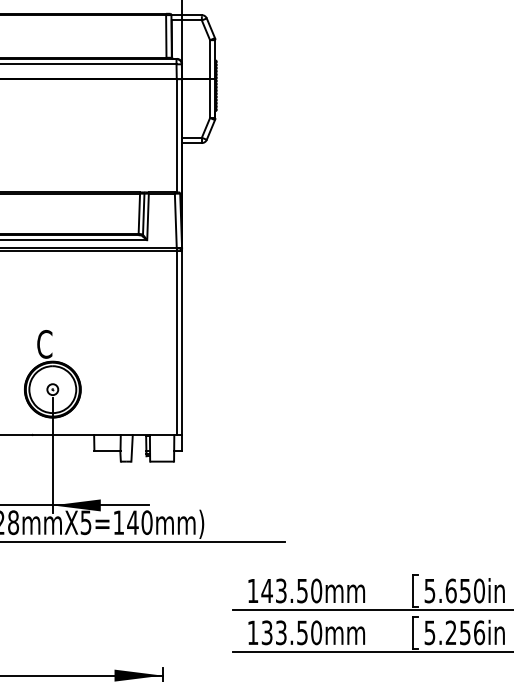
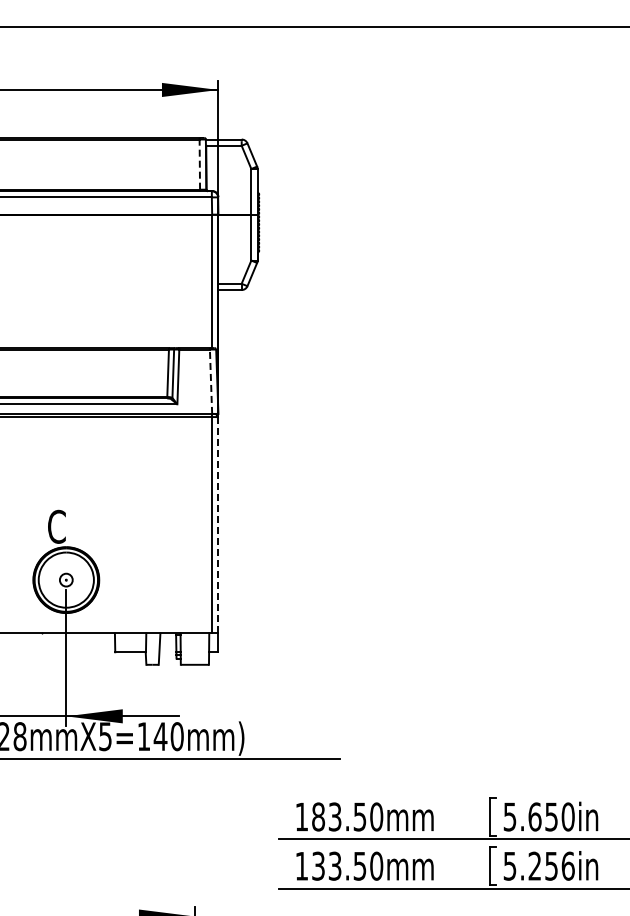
line: (166, 36) -> (199, 164), solid -> dashed
line: (176, 220) -> (211, 381), solid -> dashed
line: (182, 342) -> (218, 524), solid -> dashed
text: (267, 590) -> (318, 816), 143.50mm -> 183.50mm

